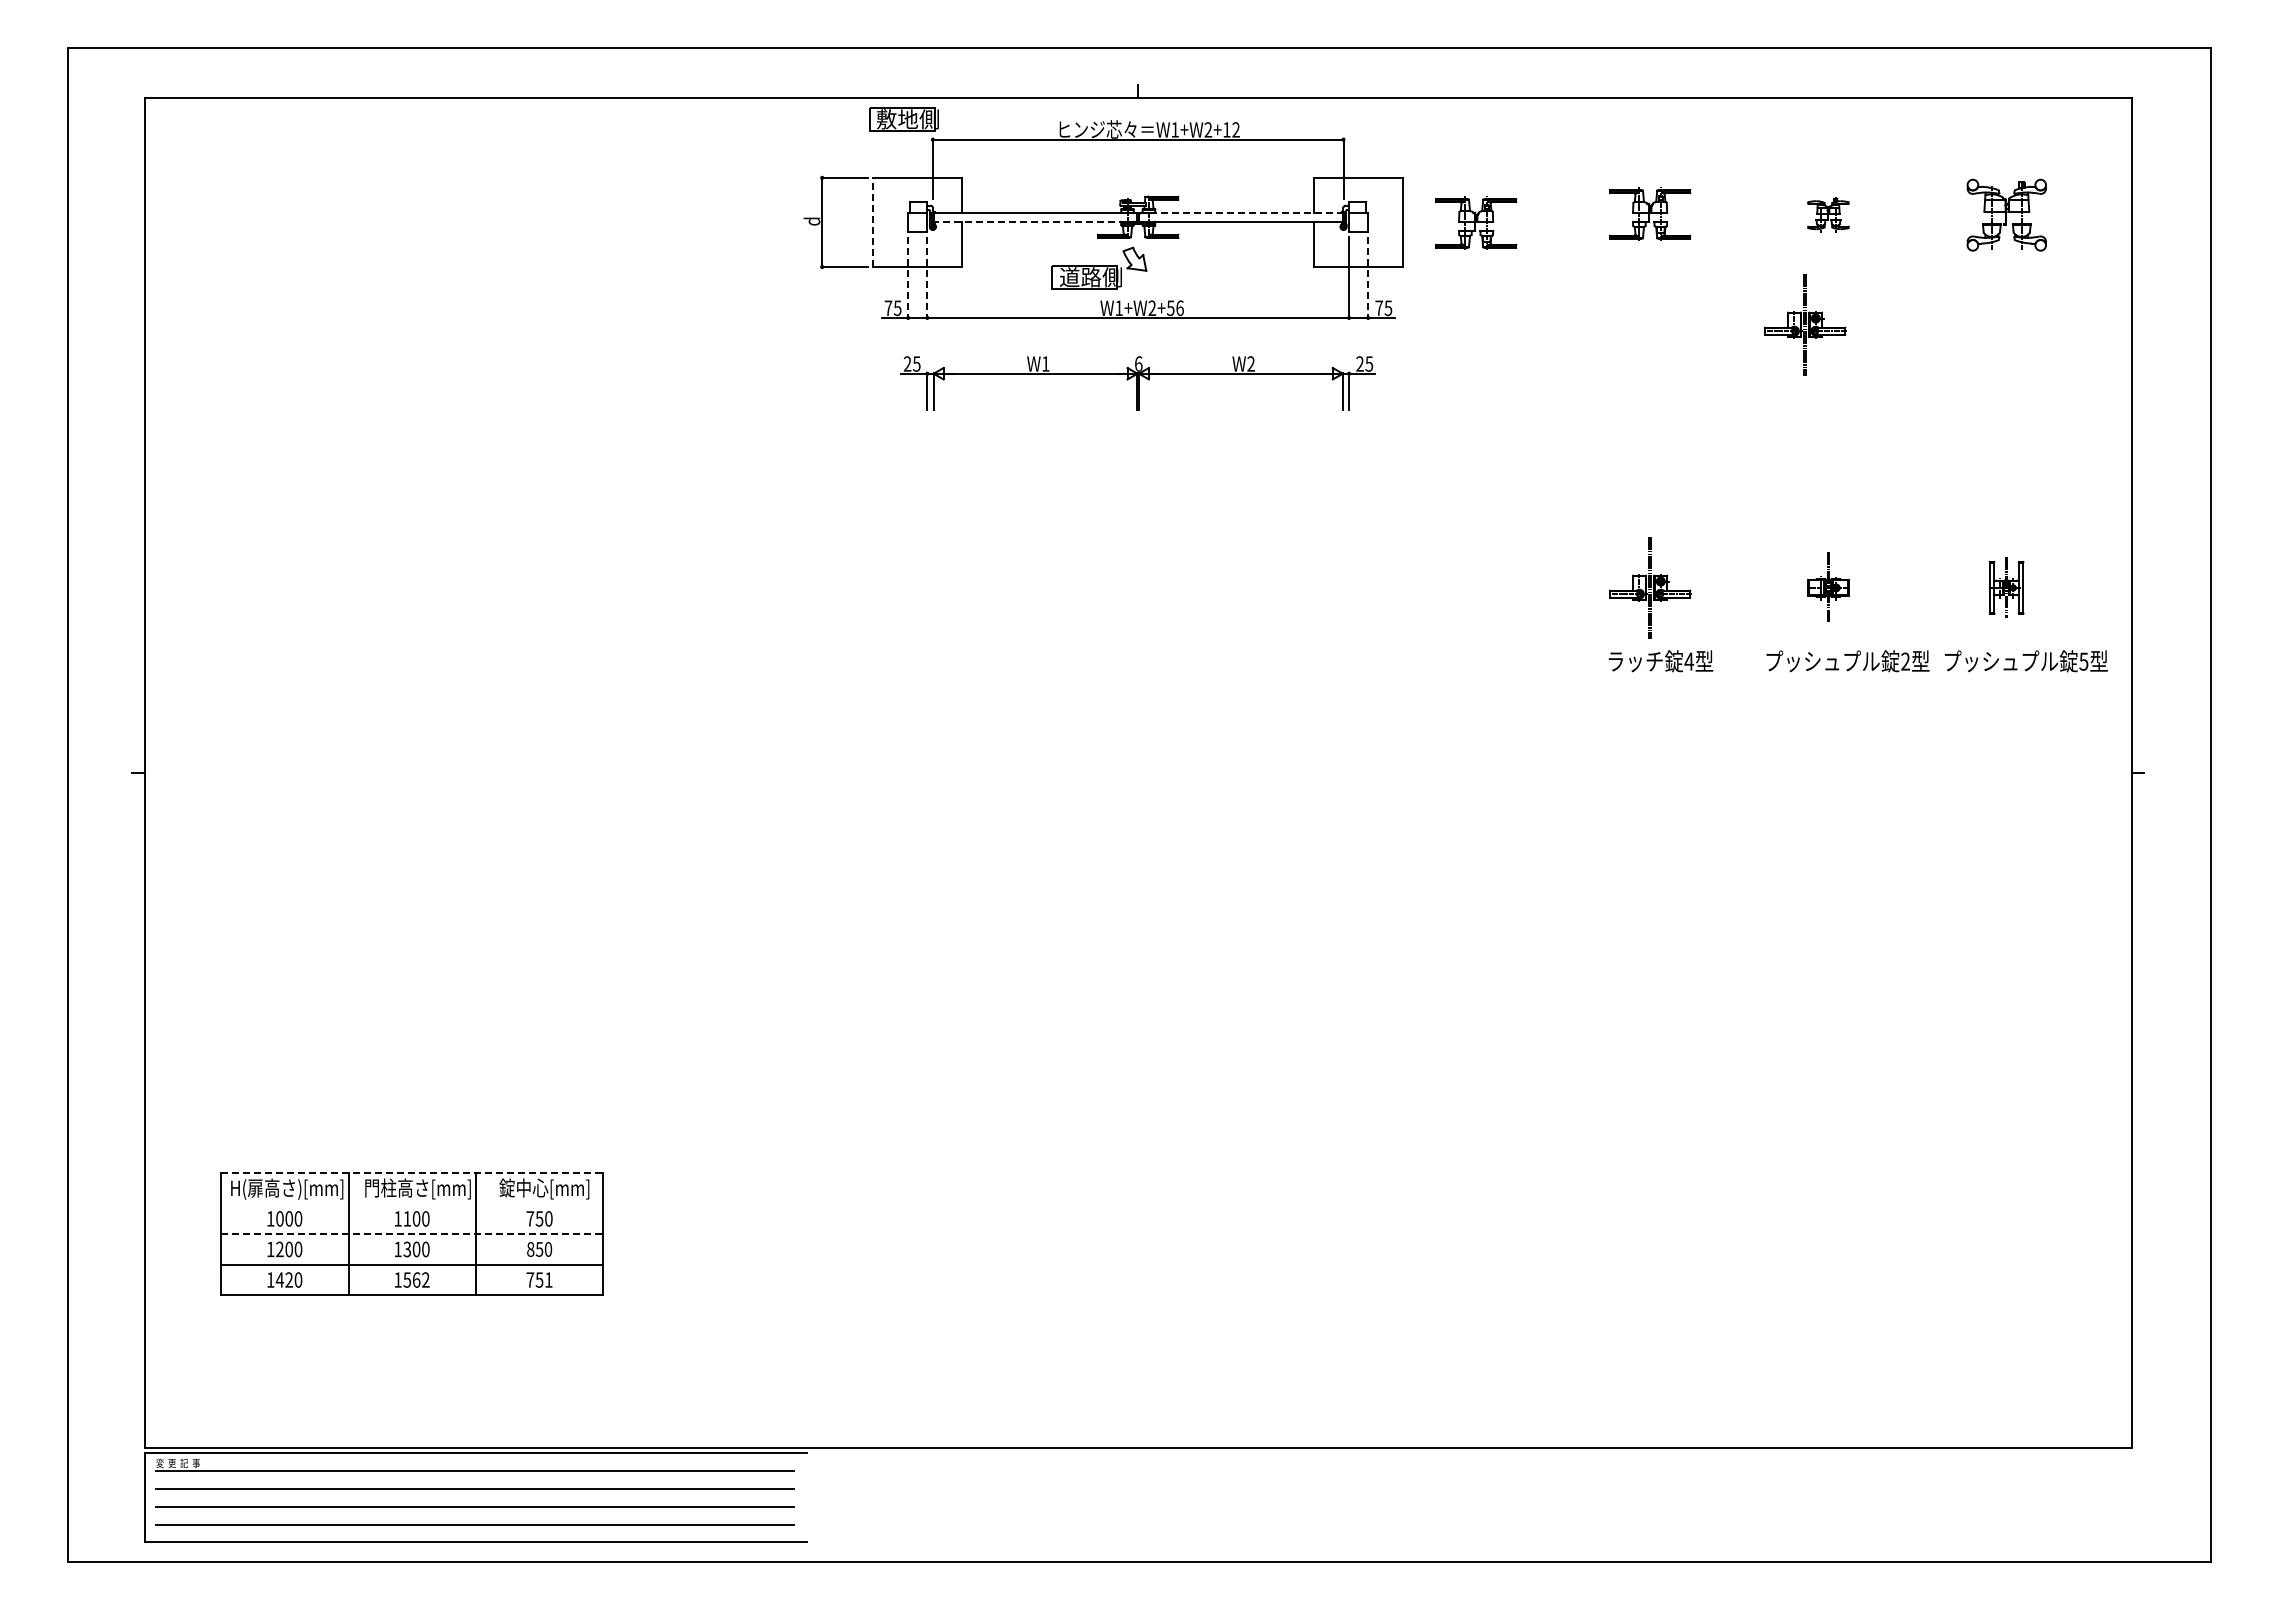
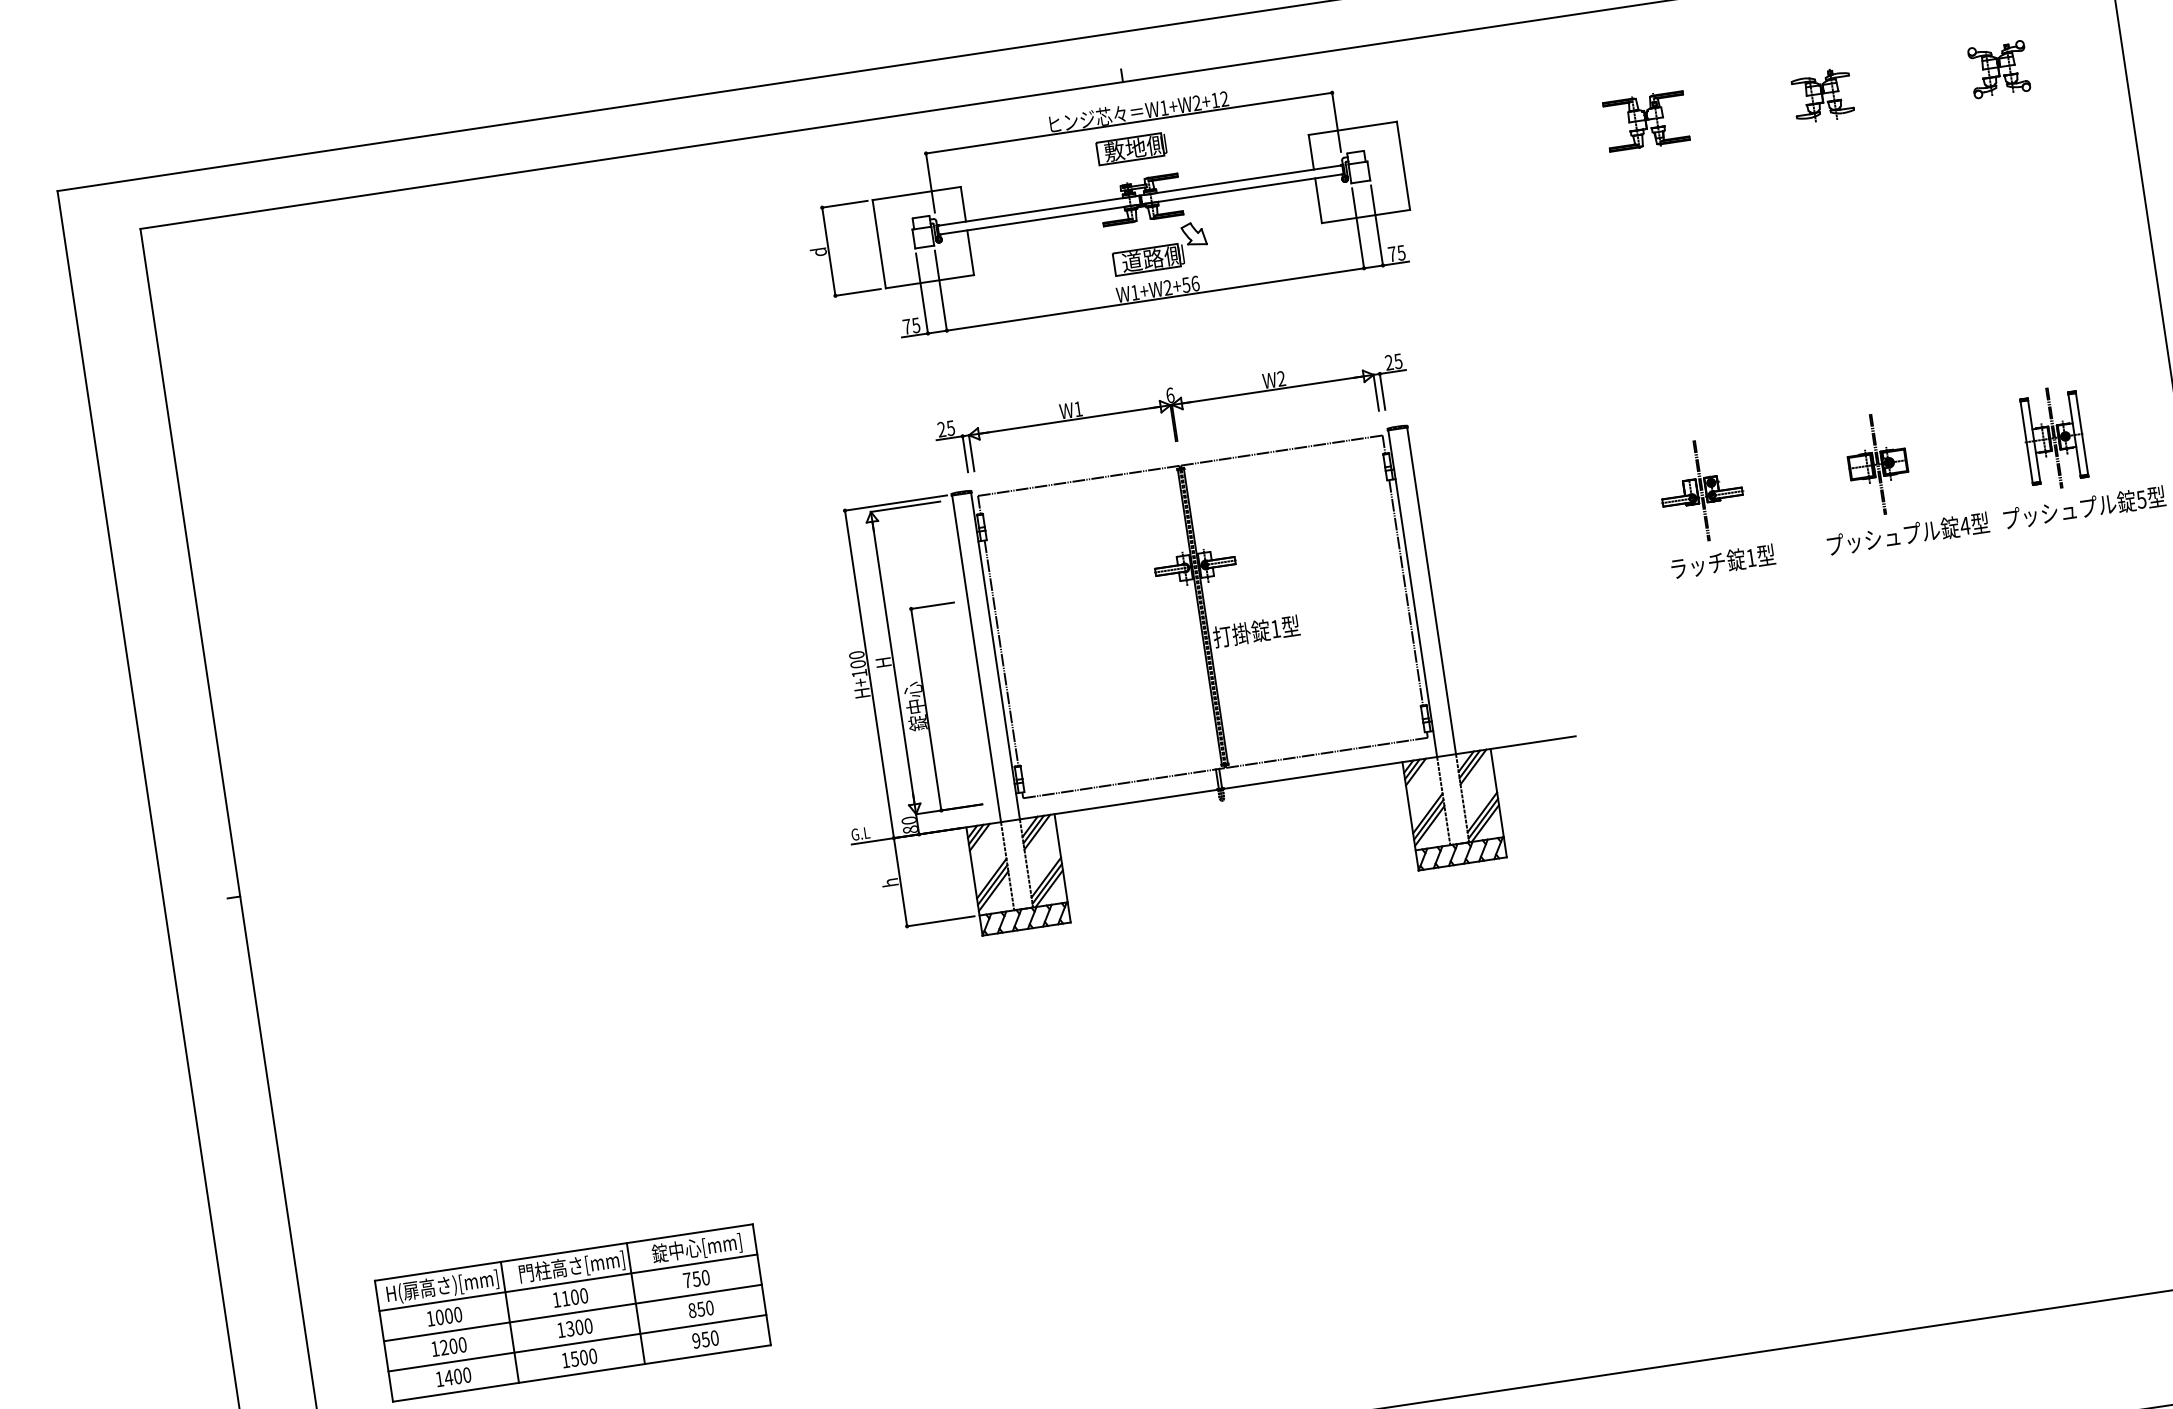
part: (903, 119) -> (1131, 148), moved
line: (1240, 212) -> (1241, 180), dashed -> solid
part: (1828, 214) -> (1822, 95), size x1.43
part: (2006, 215) -> (1999, 69), size x0.71
line: (1035, 221) -> (1039, 219), dashed -> solid
line: (873, 222) -> (879, 244), dashed -> solid
part: (1476, 222) -> (1475, 155), removed
part: (1099, 267) -> (1160, 247), moved
line: (908, 277) -> (922, 293), dashed -> solid
line: (927, 277) -> (941, 290), dashed -> solid
line: (1368, 277) -> (1377, 225), dashed -> solid
part: (1805, 324) -> (1816, 207), removed
part: (1137, 383) -> (1172, 414), moved
part: (1828, 587) -> (1878, 464), size x1.43
part: (2006, 587) -> (2054, 437), size x1.67
text: (1689, 661) -> (1751, 557), 4 -> 1
text: (1905, 661) -> (1965, 525), 2 -> 4
part: (1134, 700) -> (1208, 678), added
line: (412, 1173) -> (564, 1252), dashed -> solid
line: (412, 1203) -> (568, 1282), added
line: (412, 1234) -> (573, 1313), dashed -> solid
text: (288, 1279) -> (457, 1376), 1420 -> 1400
text: (420, 1279) -> (587, 1356), 1562 -> 1500
text: (539, 1279) -> (705, 1338), 751 -> 950

